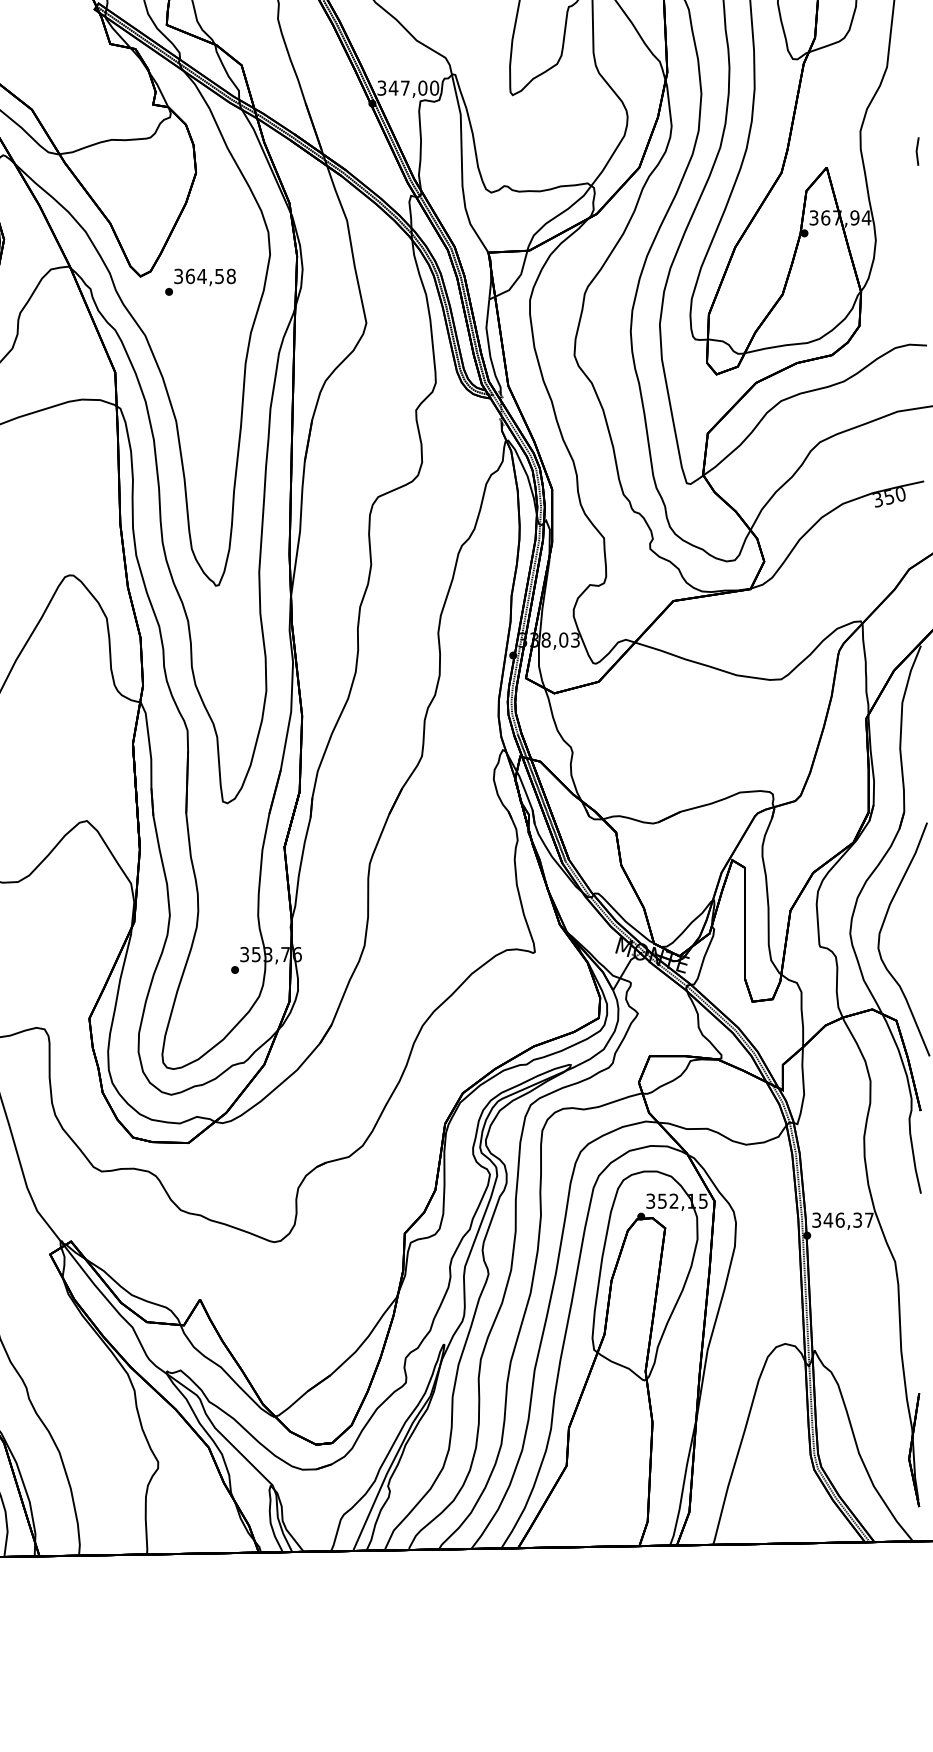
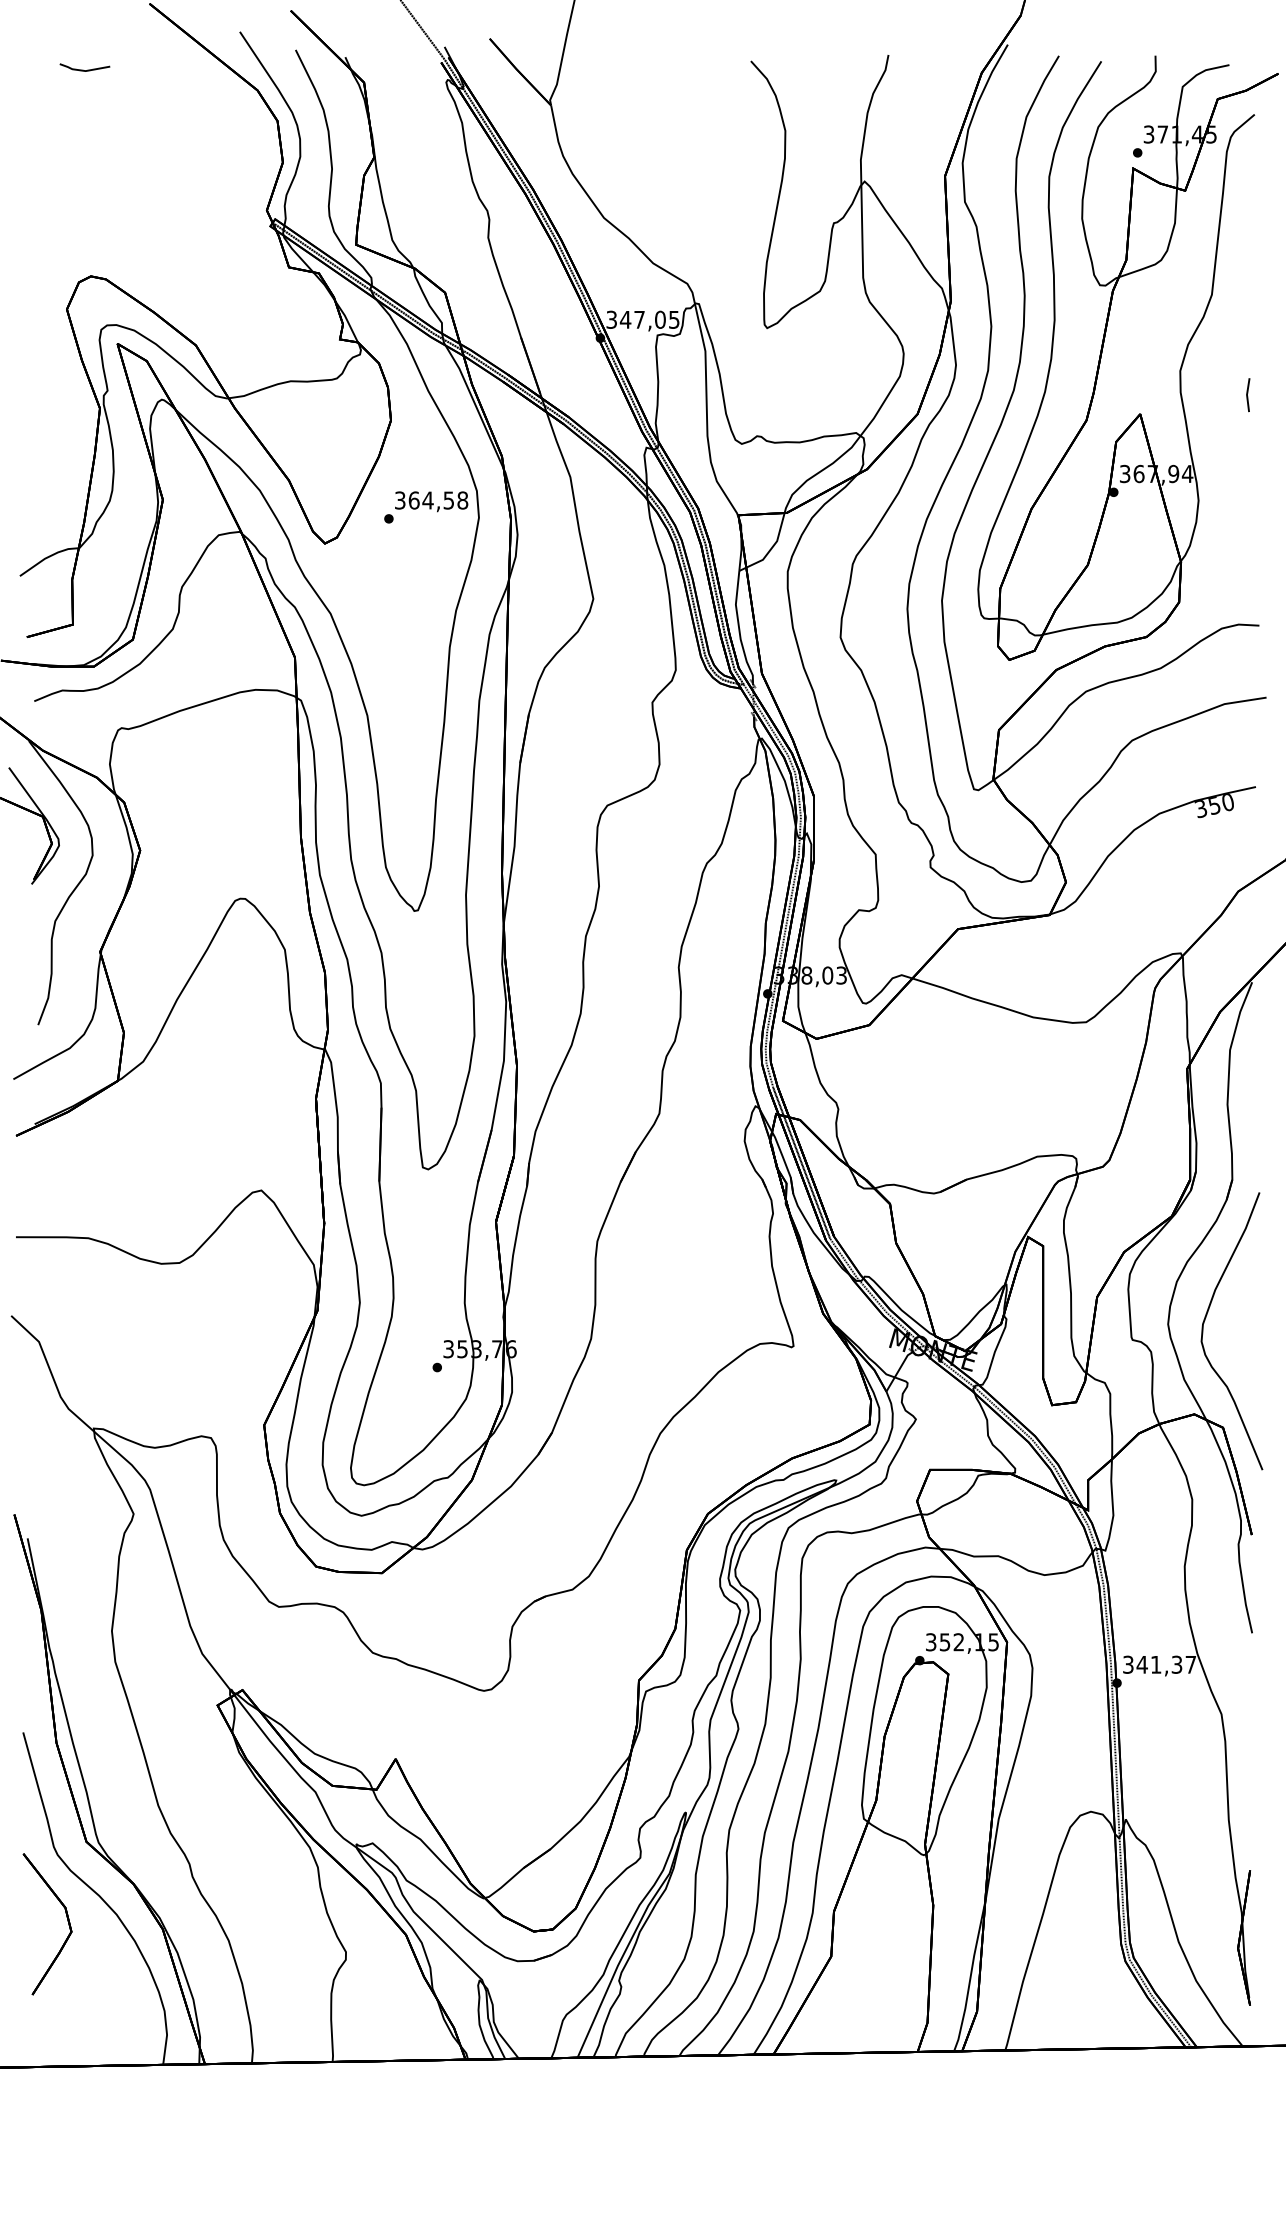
text: (433, 87) -> (673, 319), 347,00 -> 347,05
text: (200, 282) -> (426, 507), moved
text: (839, 1219) -> (1155, 1664), 346,37 -> 341,37

